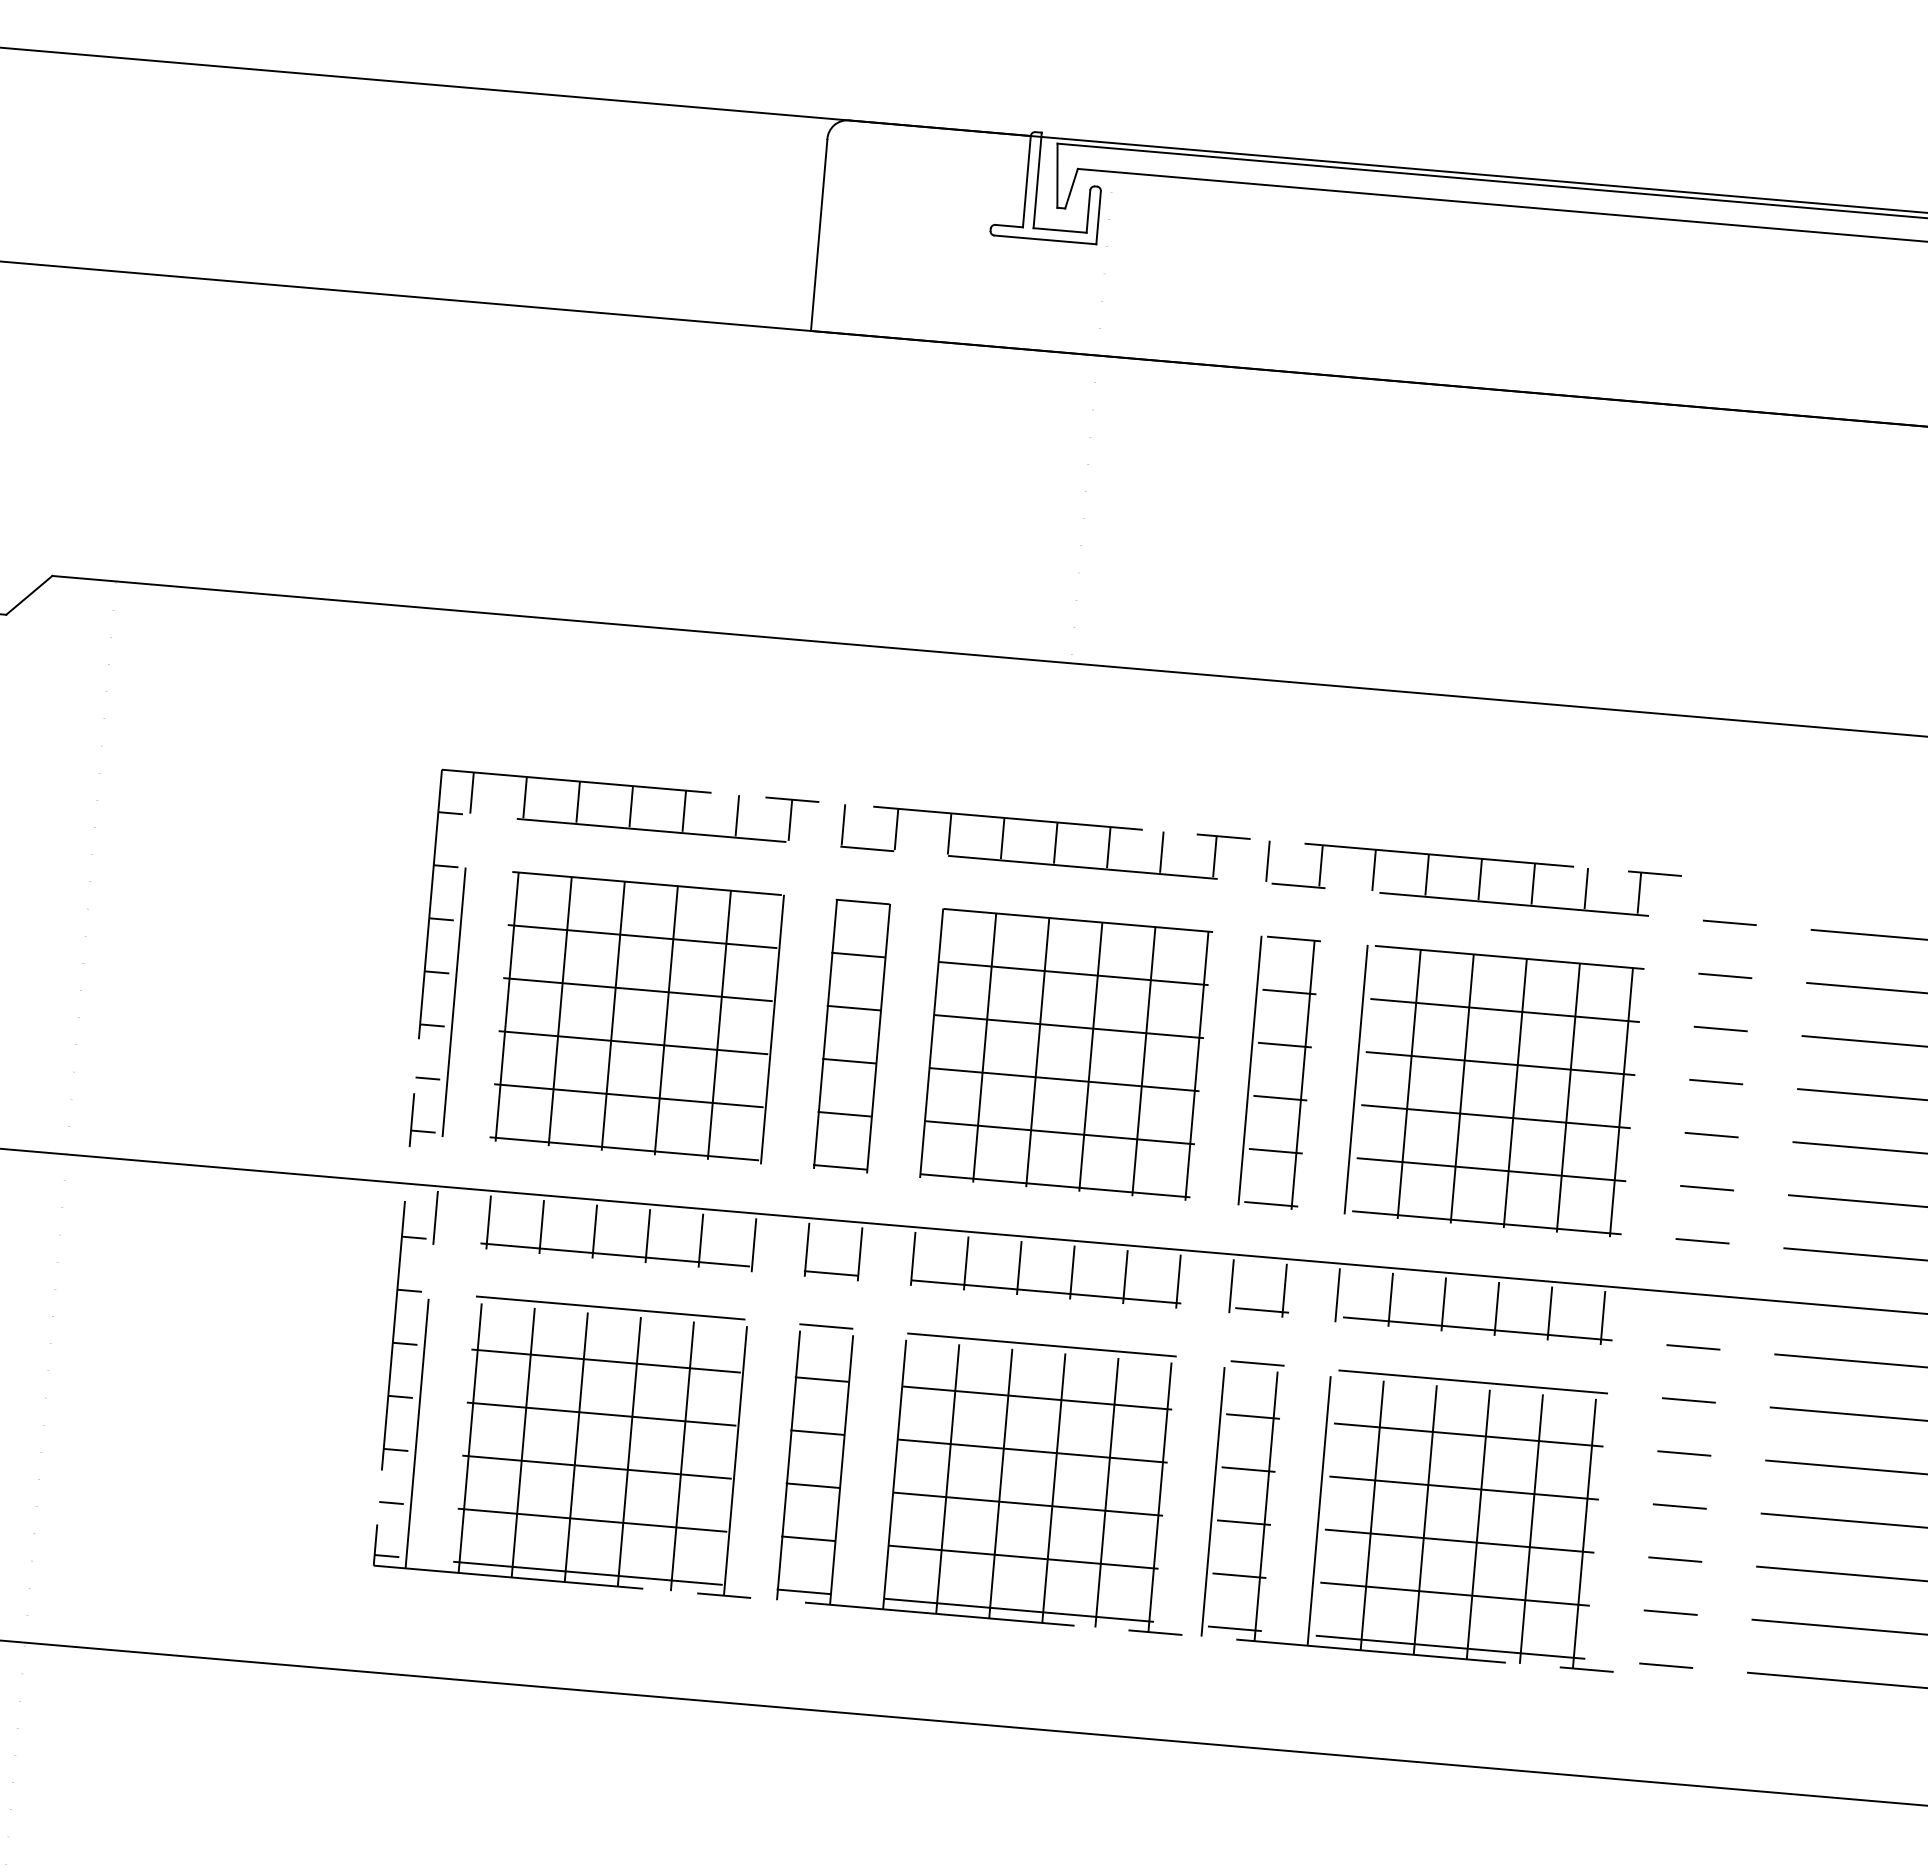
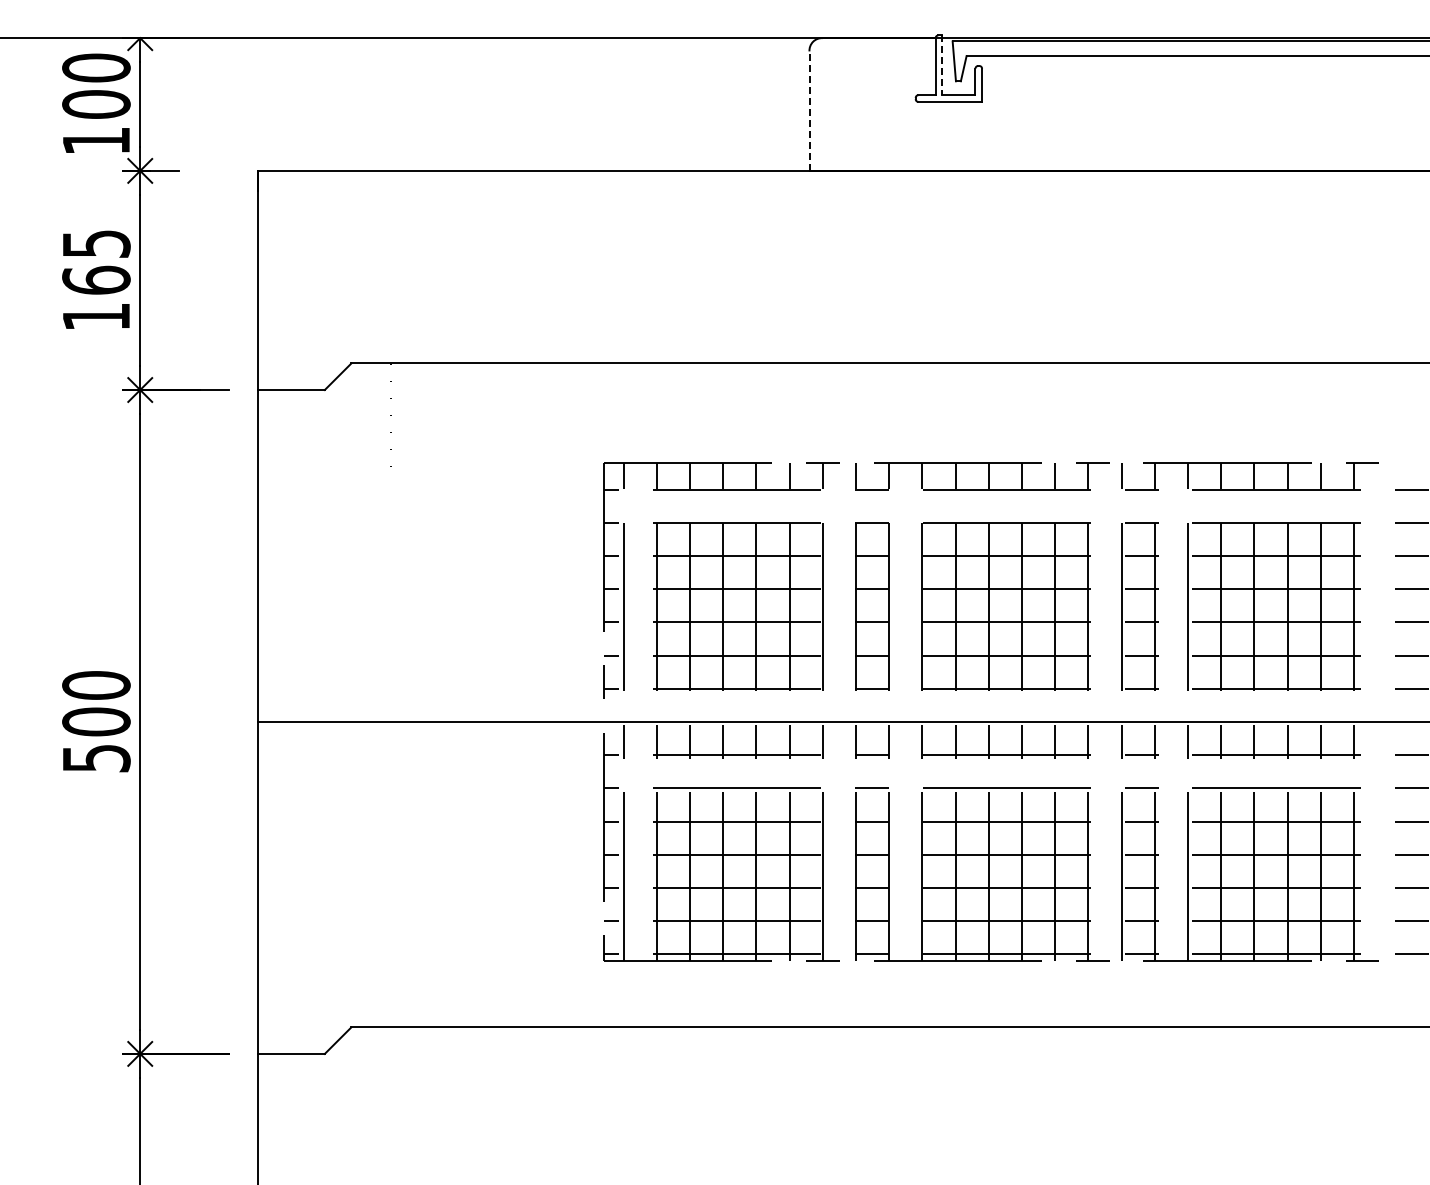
line: (1038, 180) -> (942, 65), solid -> dashed
line: (819, 235) -> (809, 111), solid -> dashed

